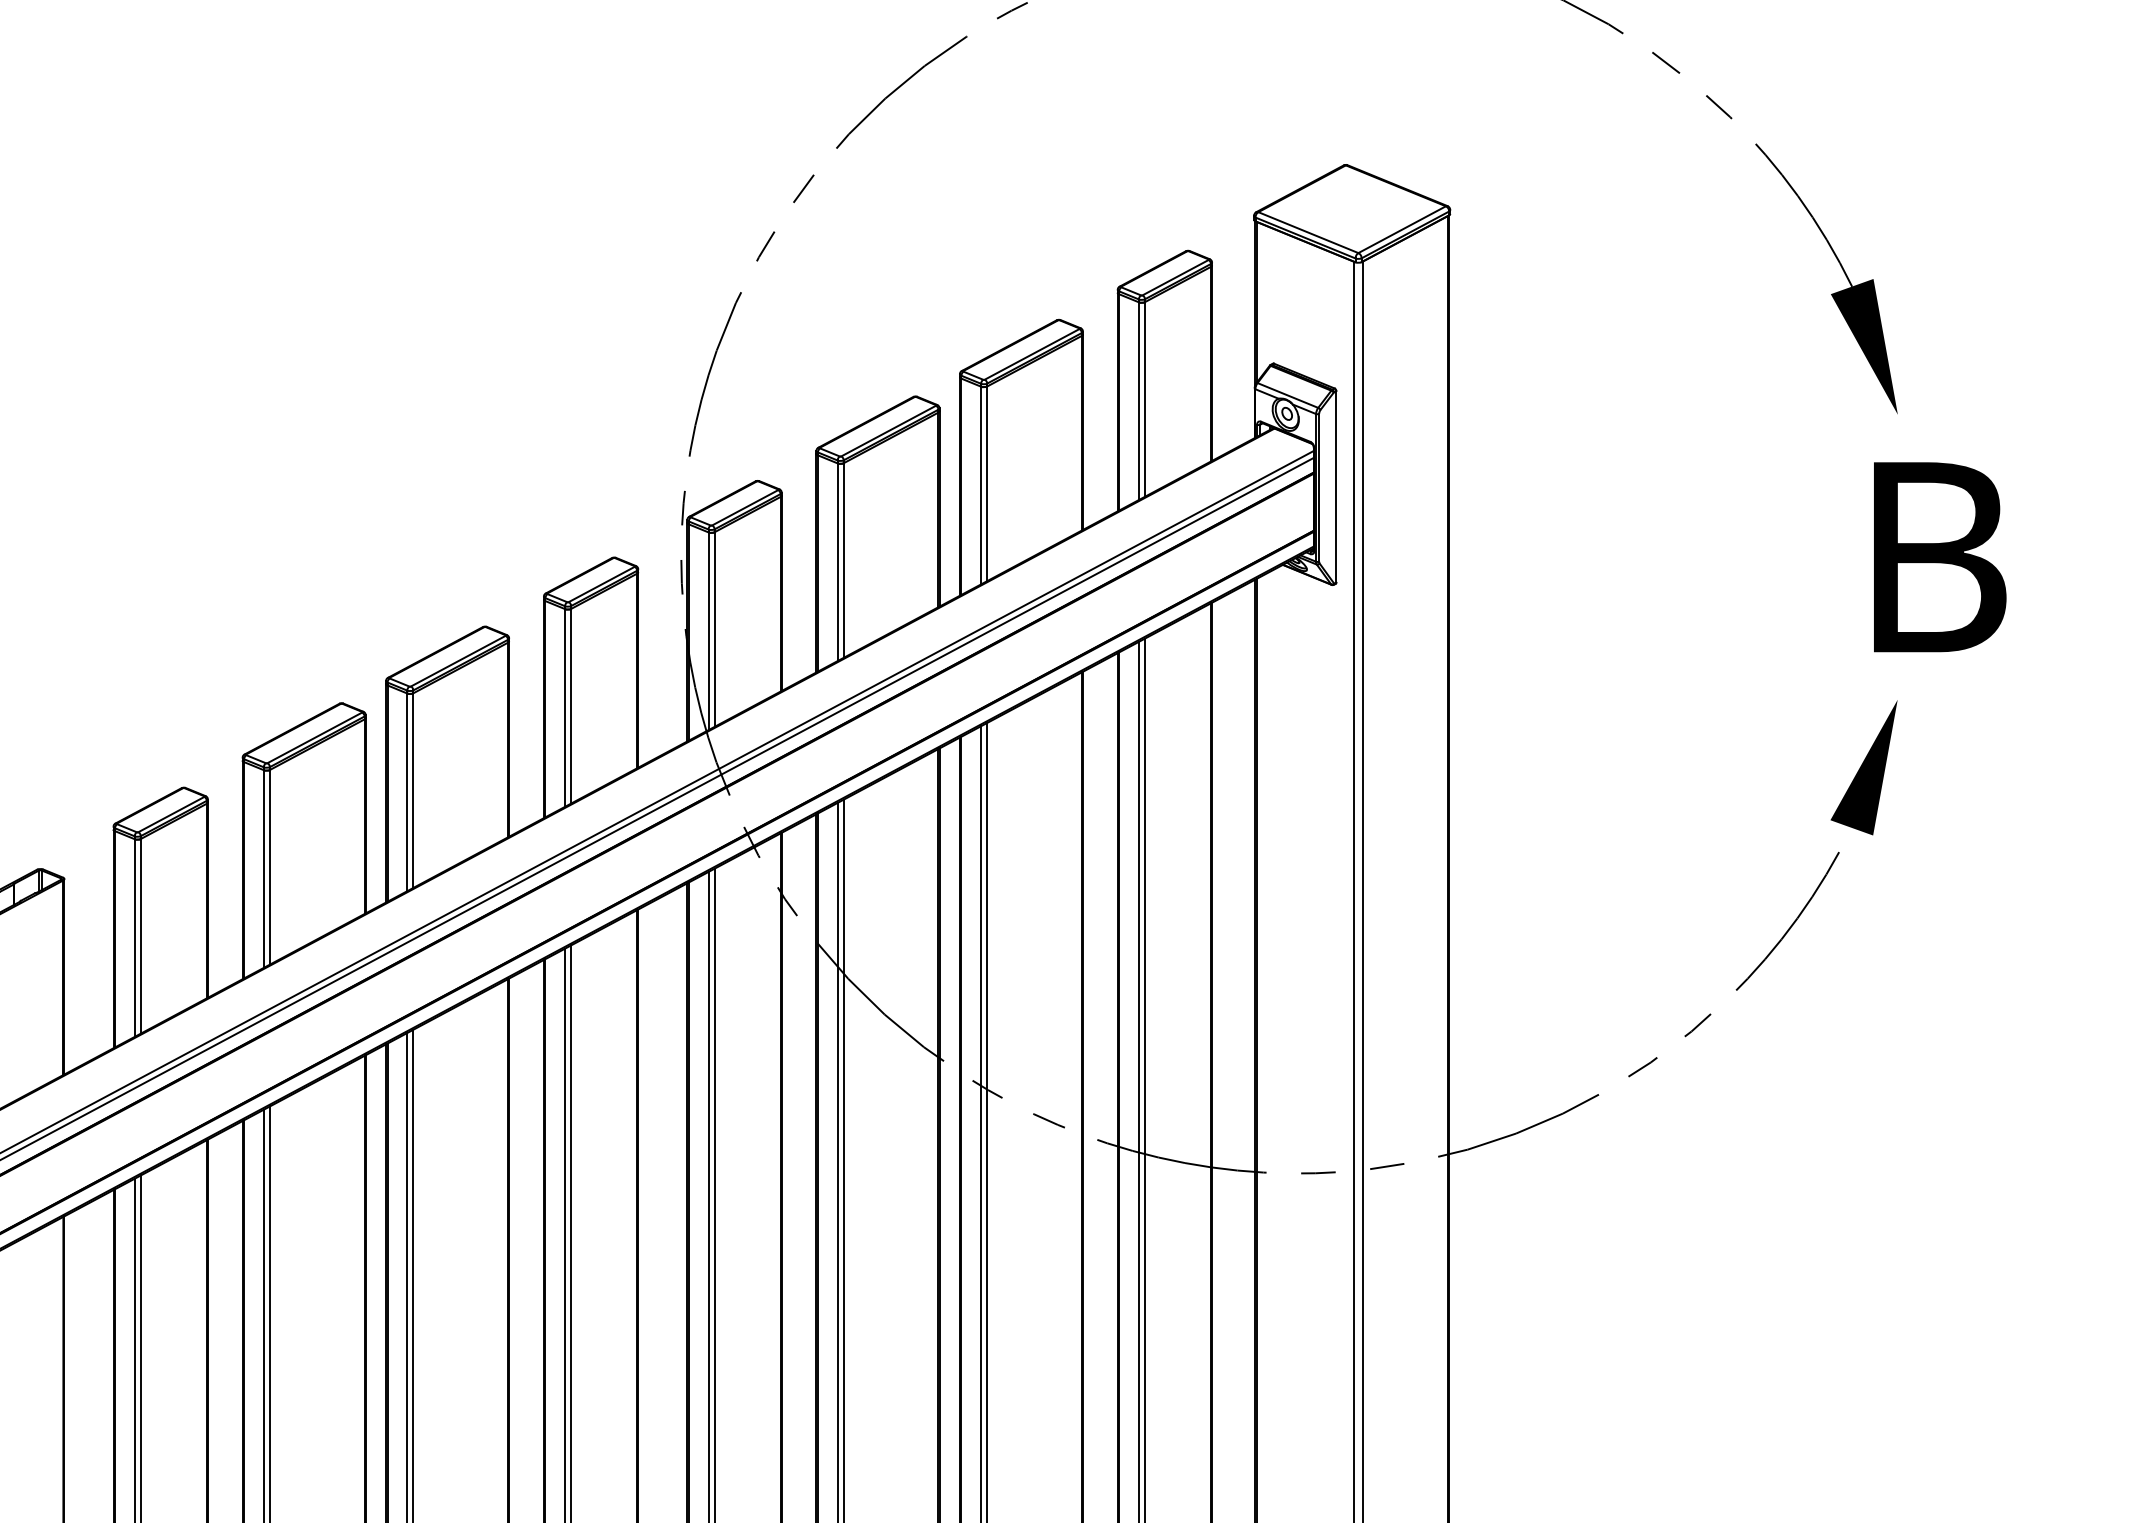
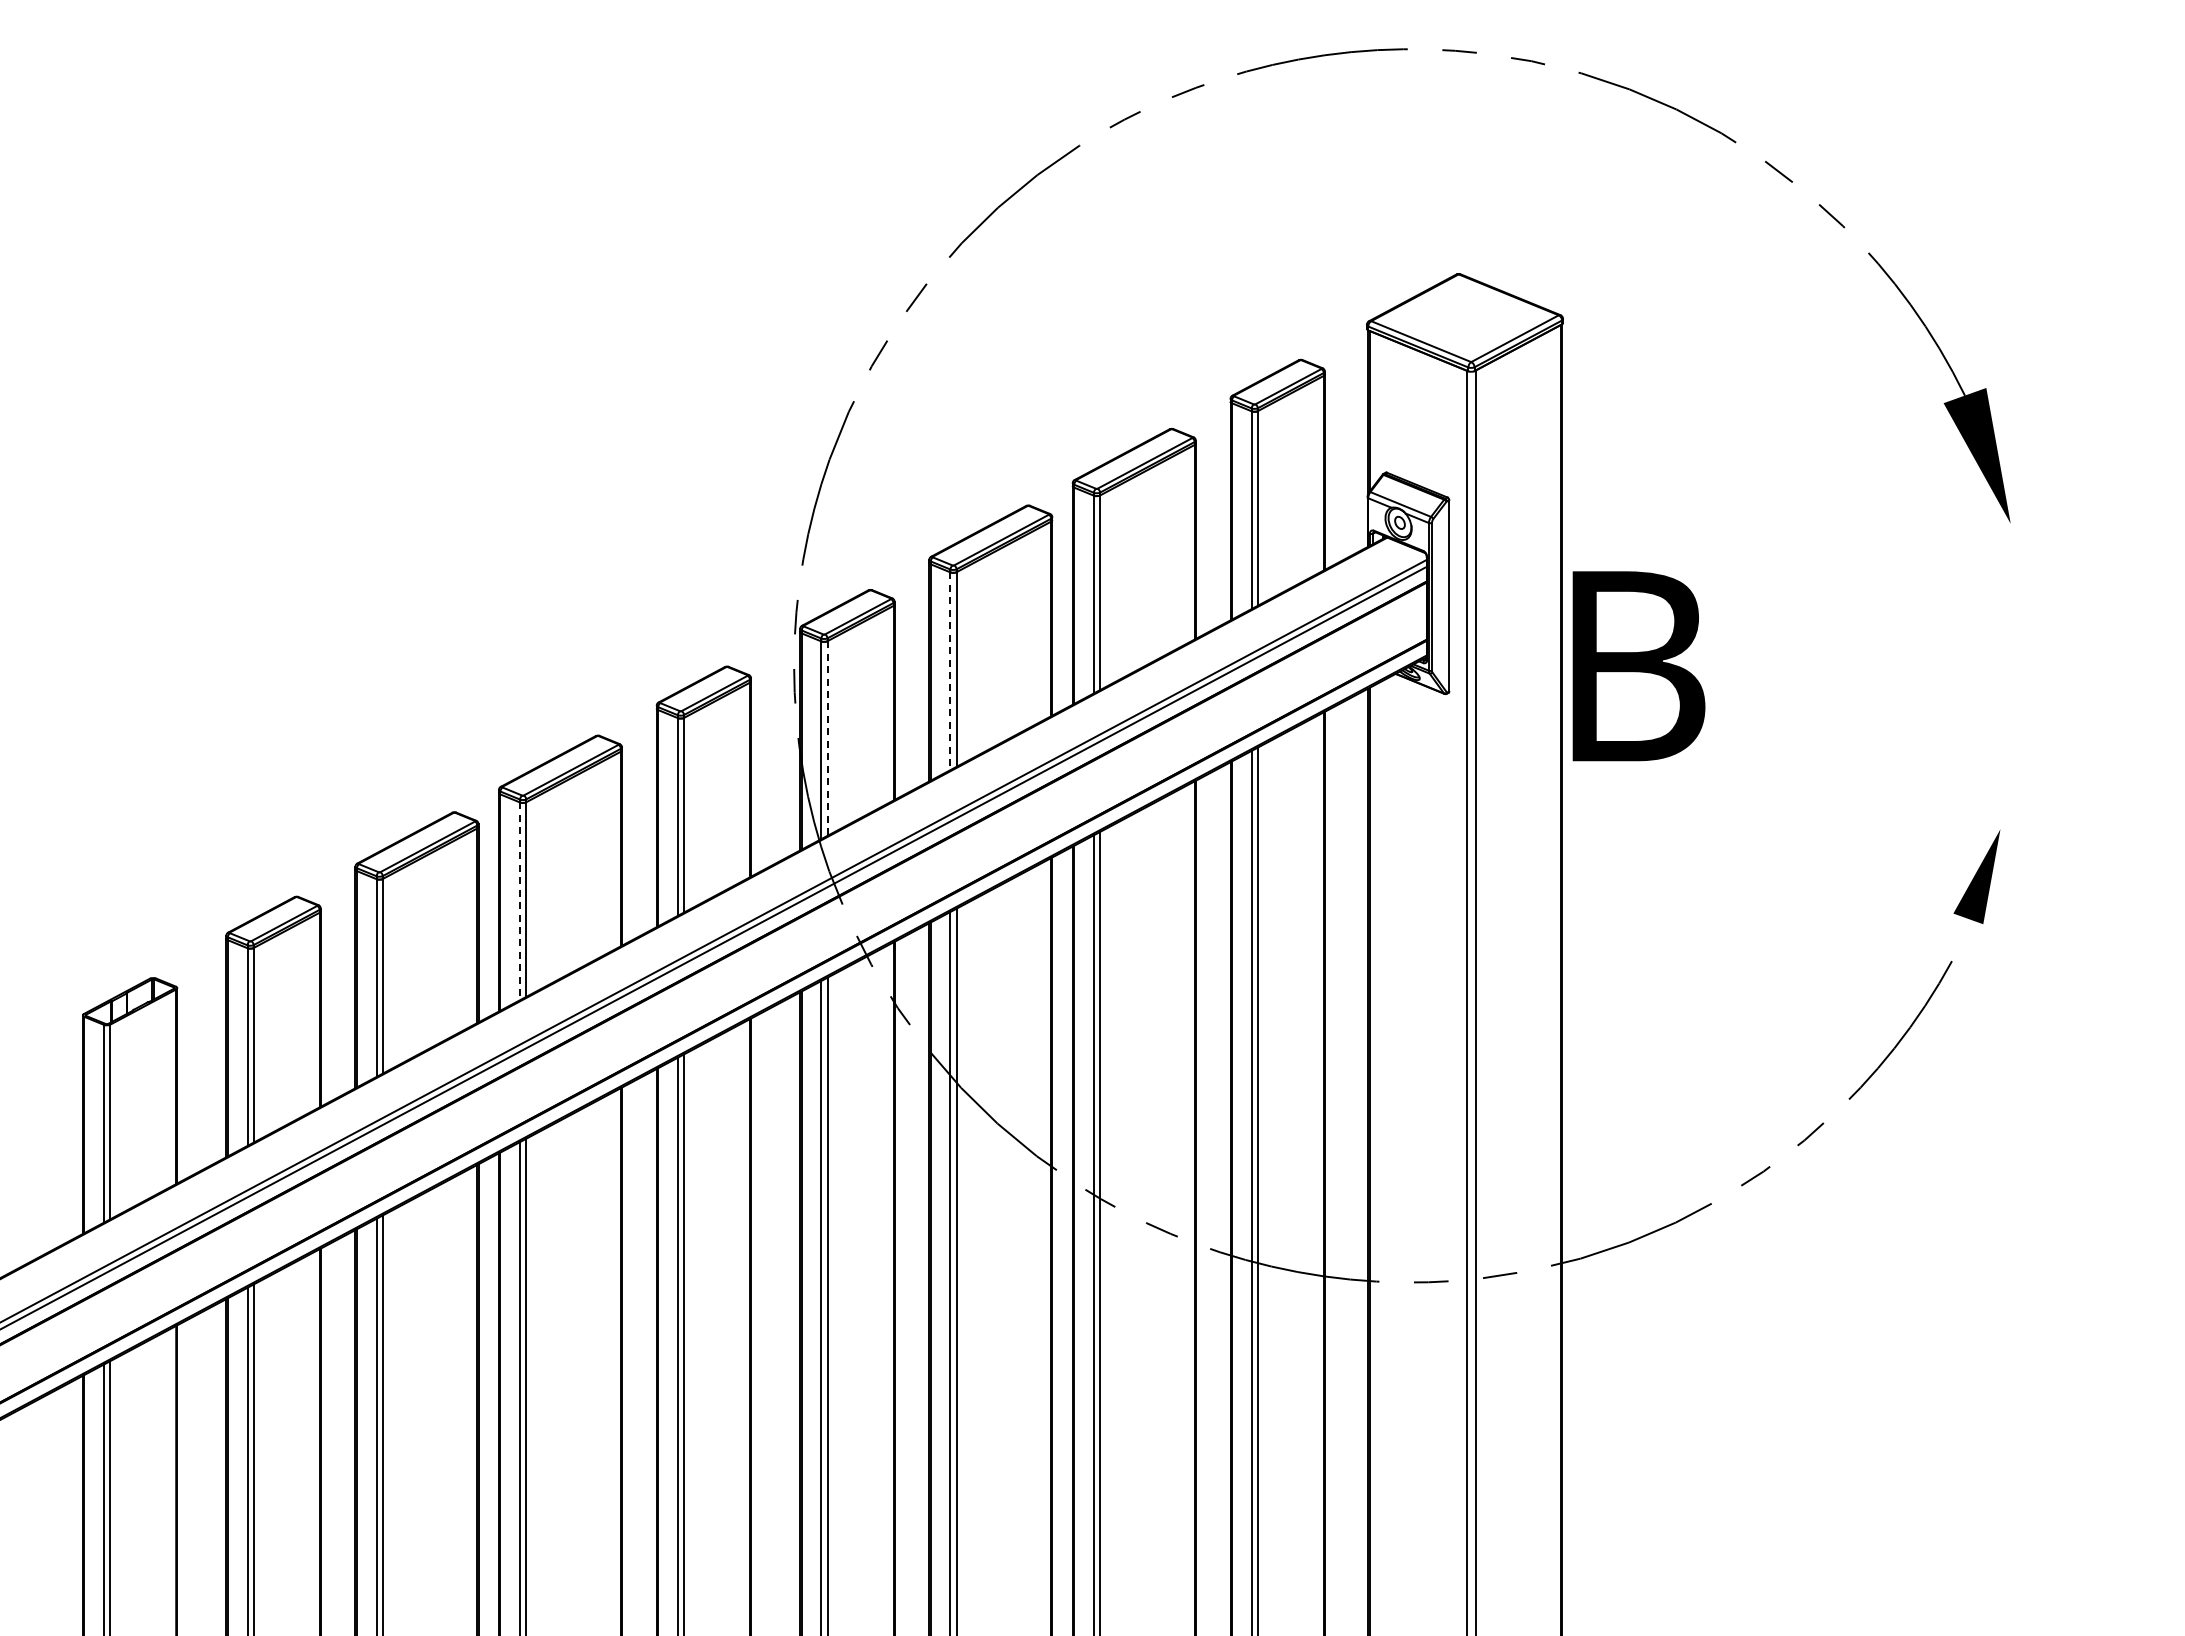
text: (1939, 557) -> (1638, 666), moved
line: (837, 562) -> (950, 671), solid -> dashed
line: (714, 630) -> (827, 739), solid -> dashed
part: (1863, 767) -> (1976, 876), size x0.7
line: (407, 792) -> (520, 901), solid -> dashed

